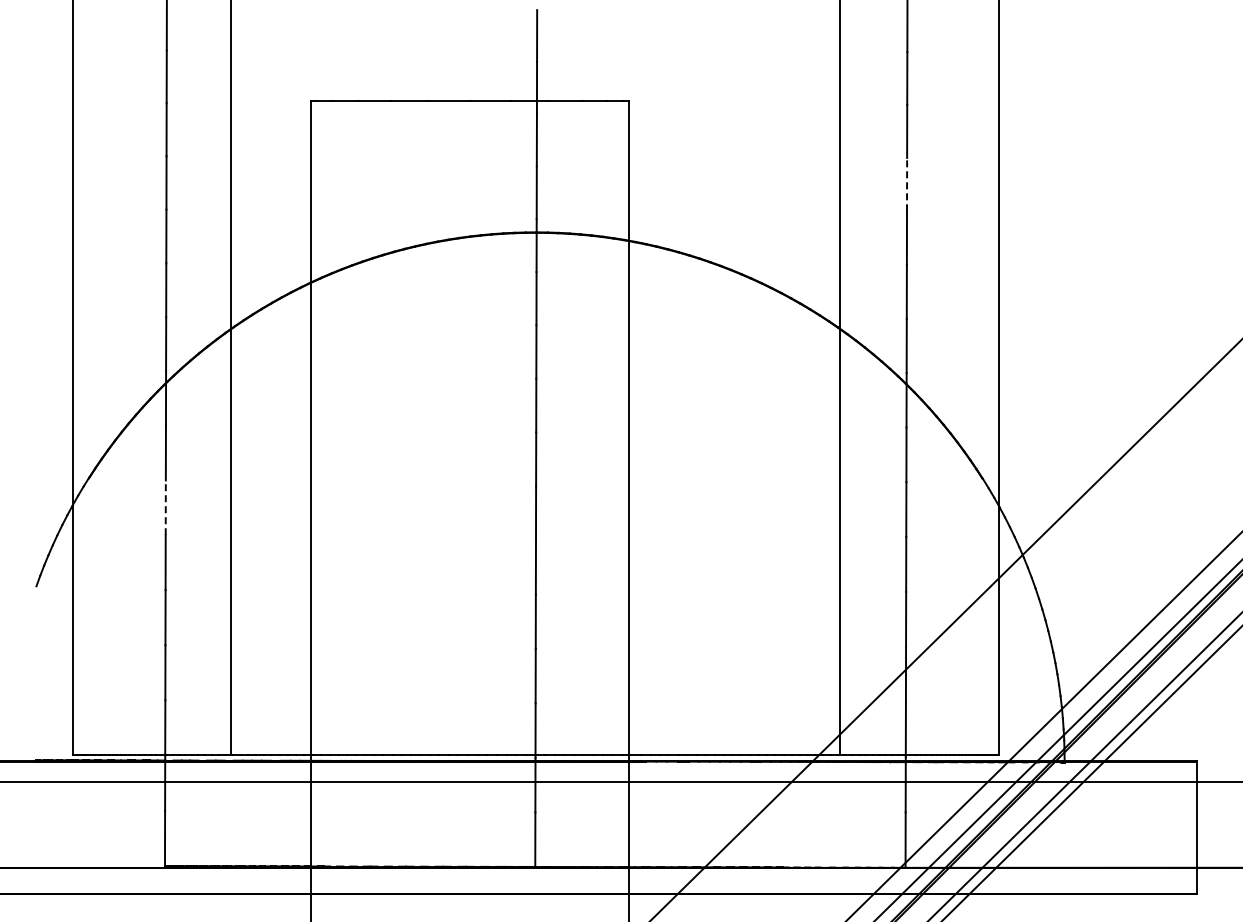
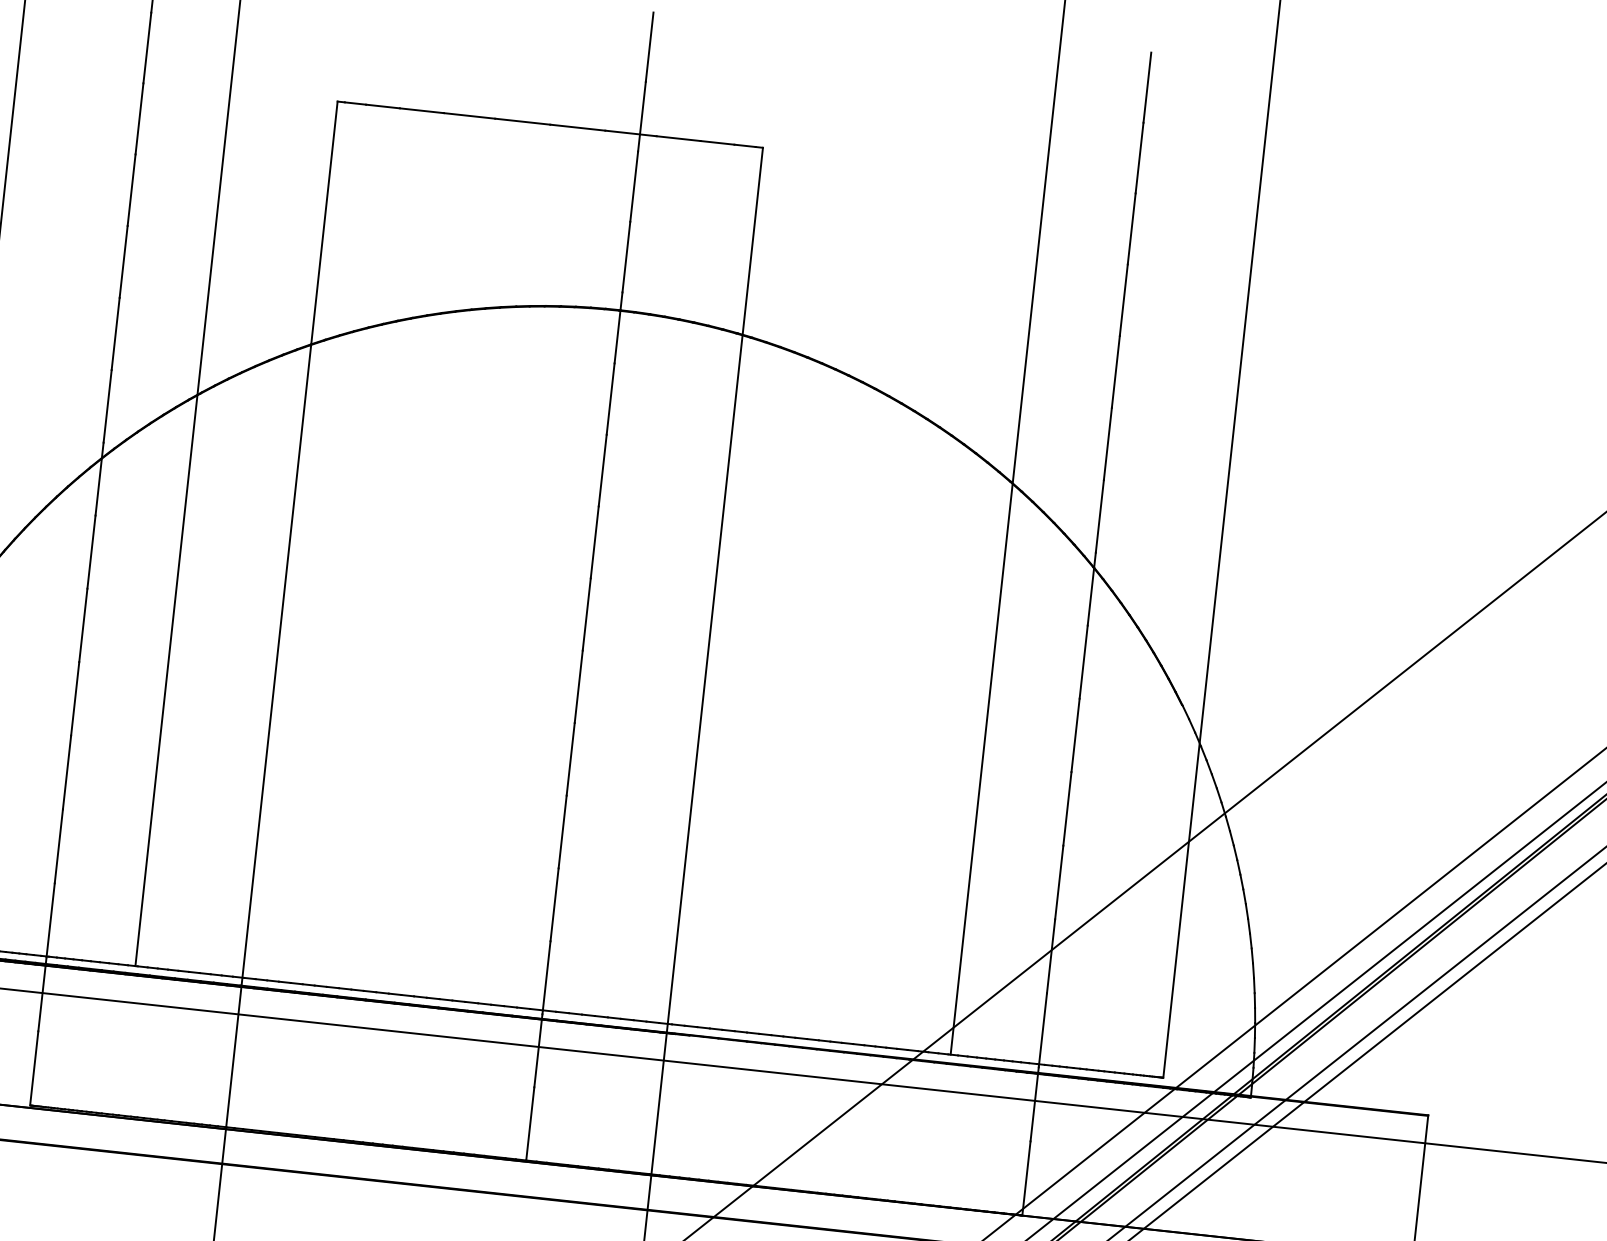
line: (907, 184) -> (1124, 300), dashed -> solid
line: (165, 507) -> (83, 624), dashed -> solid

